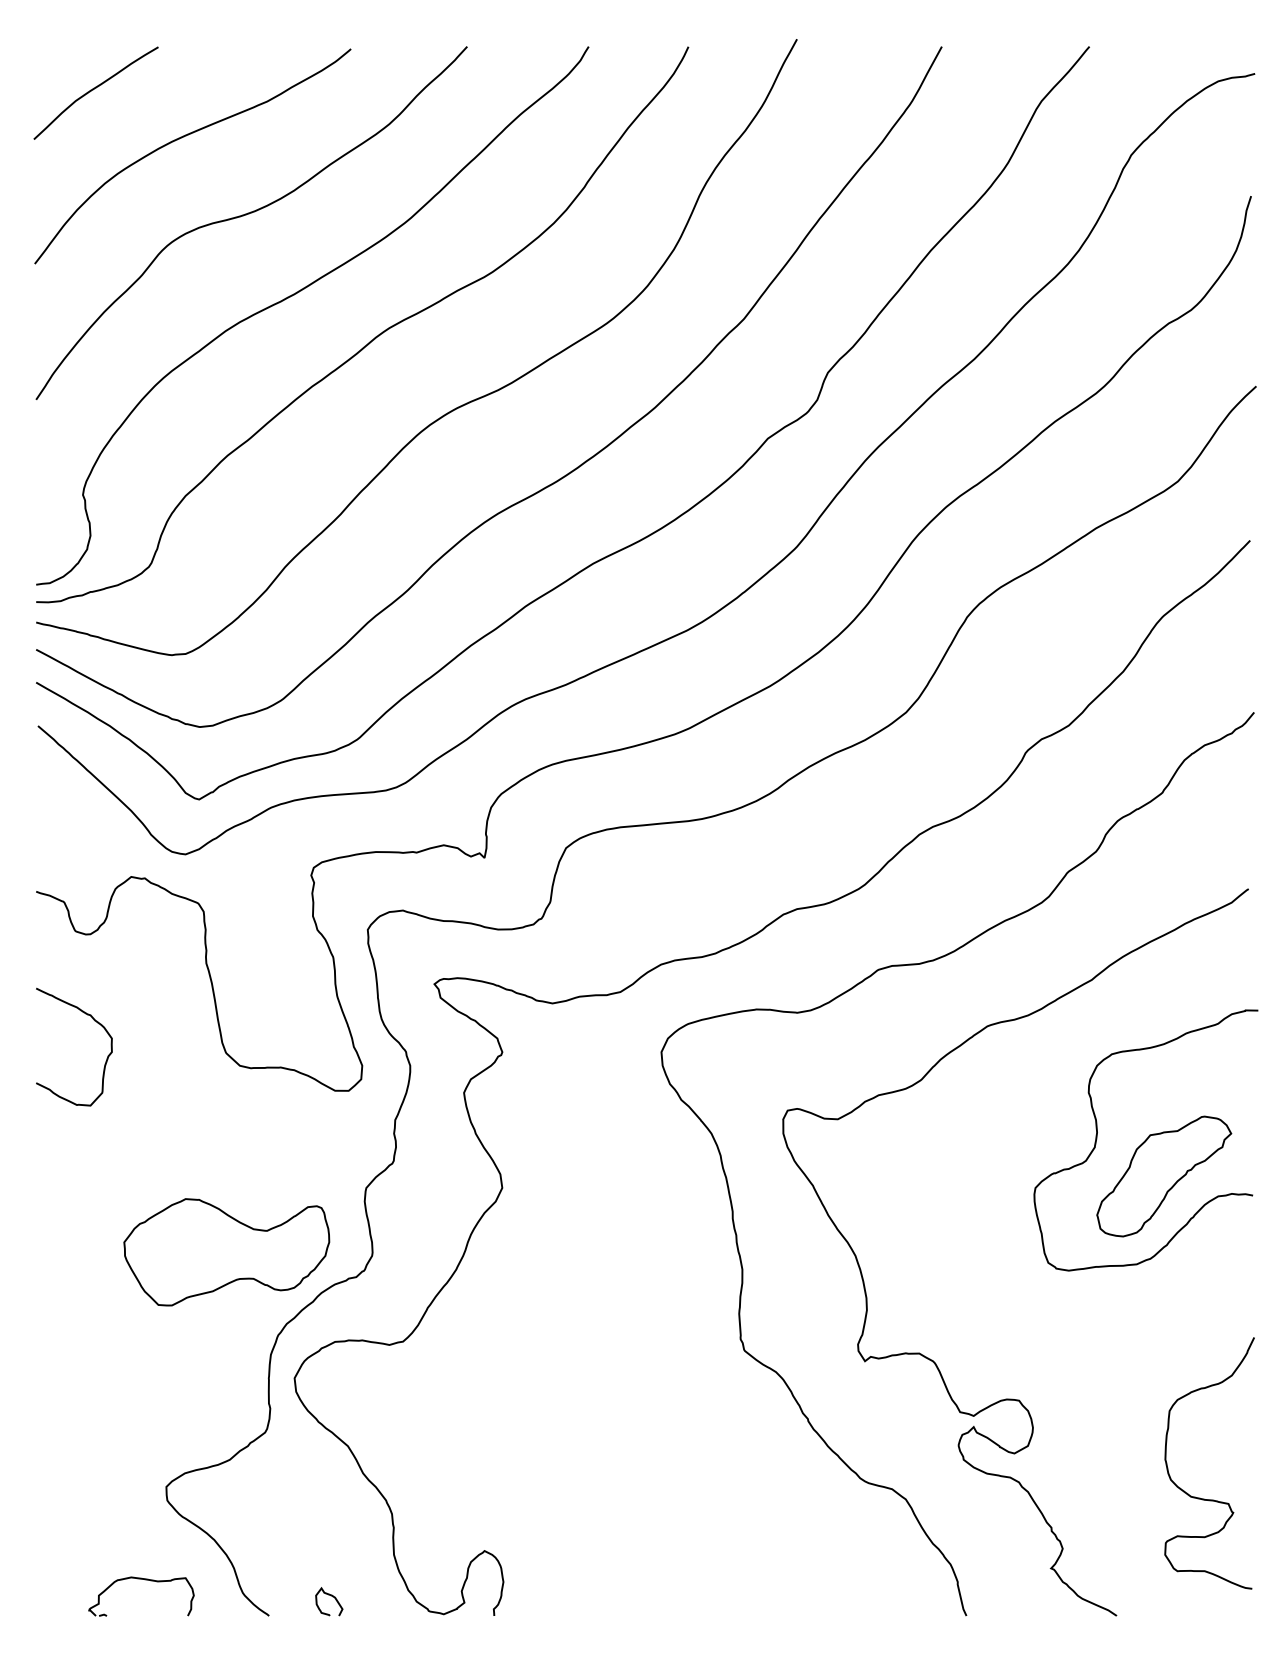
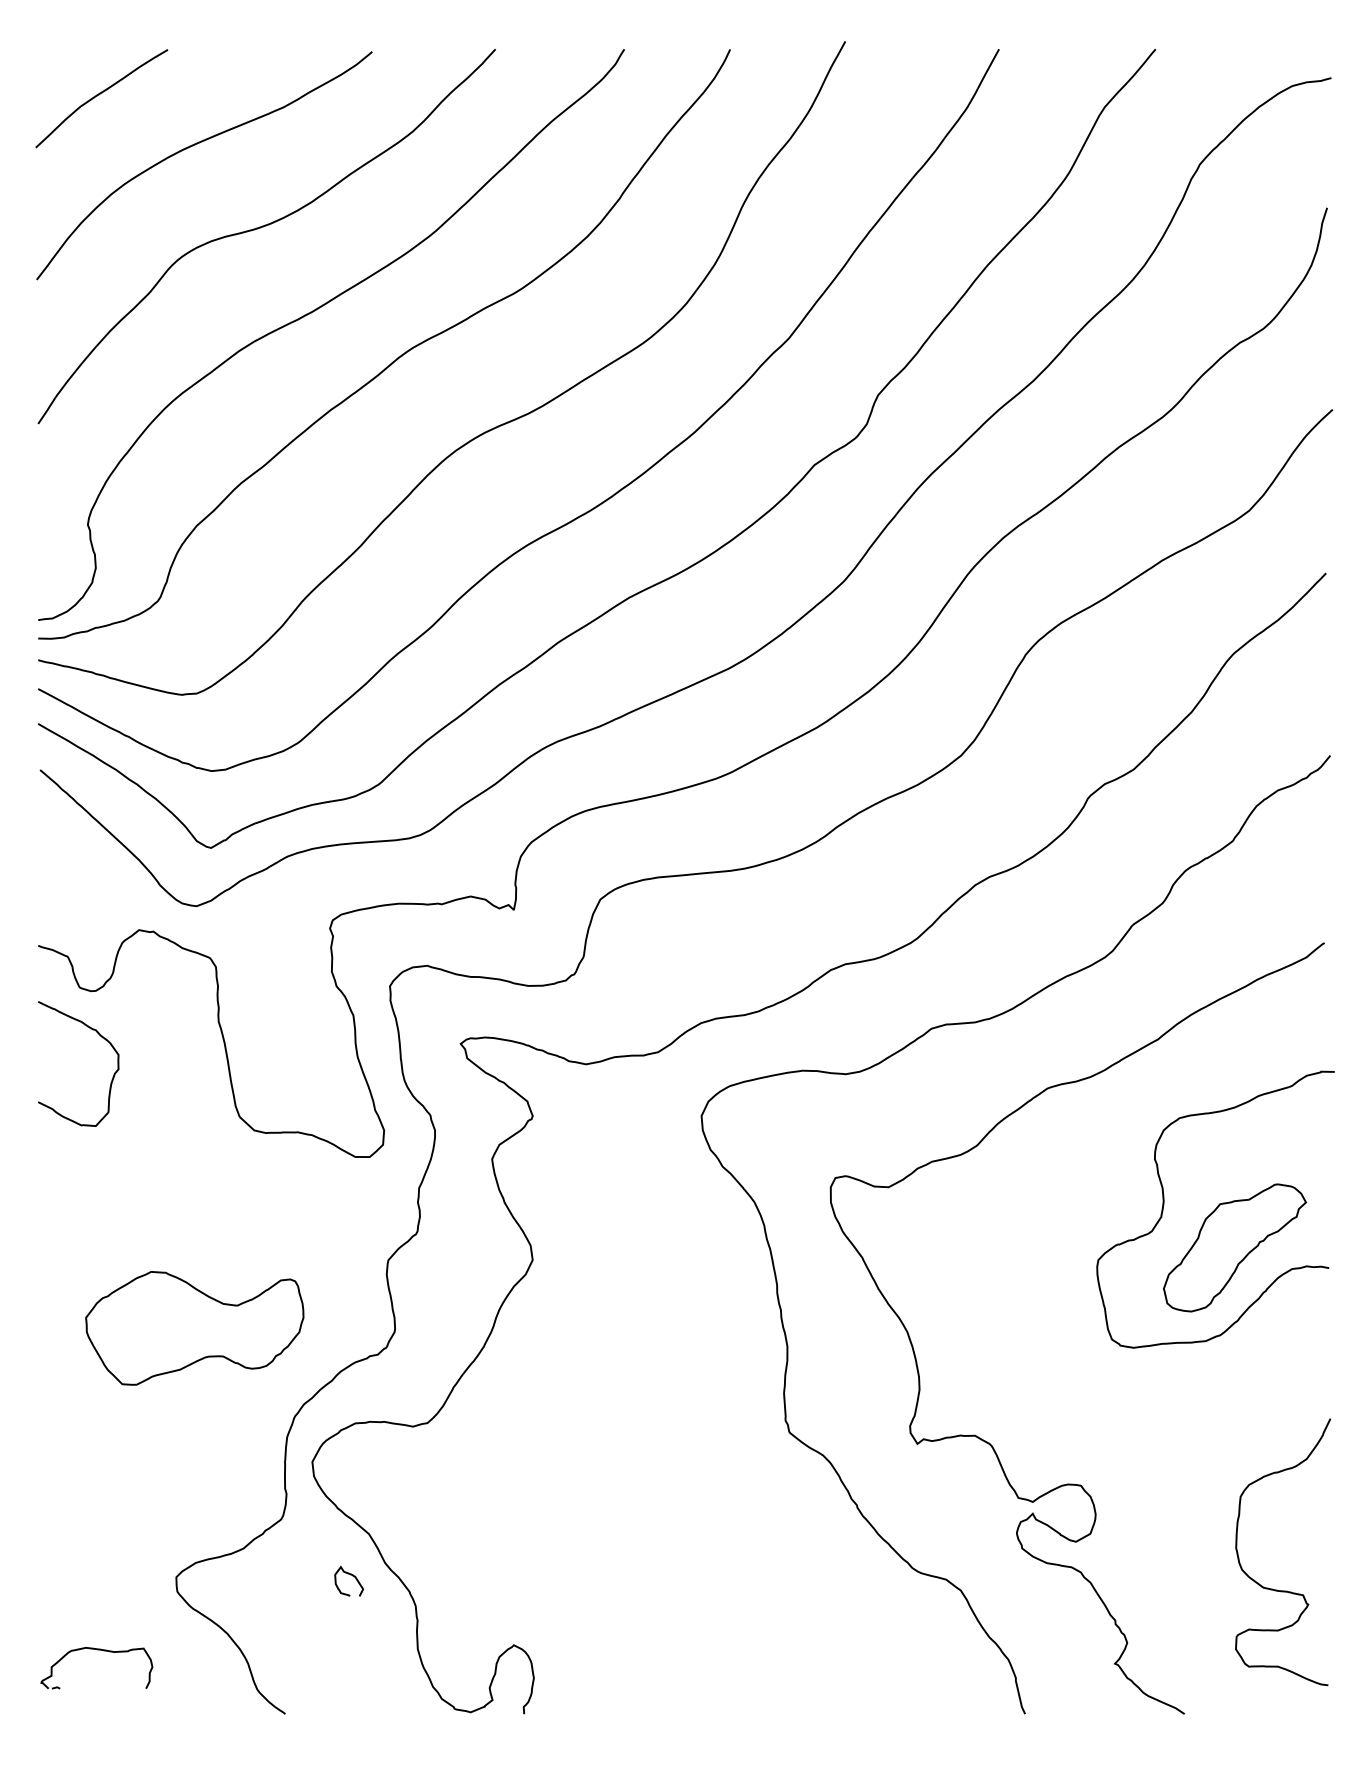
curve: (94, 1021) -> (100, 1036), moved
part: (226, 1252) -> (194, 1328), moved
part: (145, 1580) -> (101, 1651), moved
curve: (332, 1597) -> (352, 1576), moved

